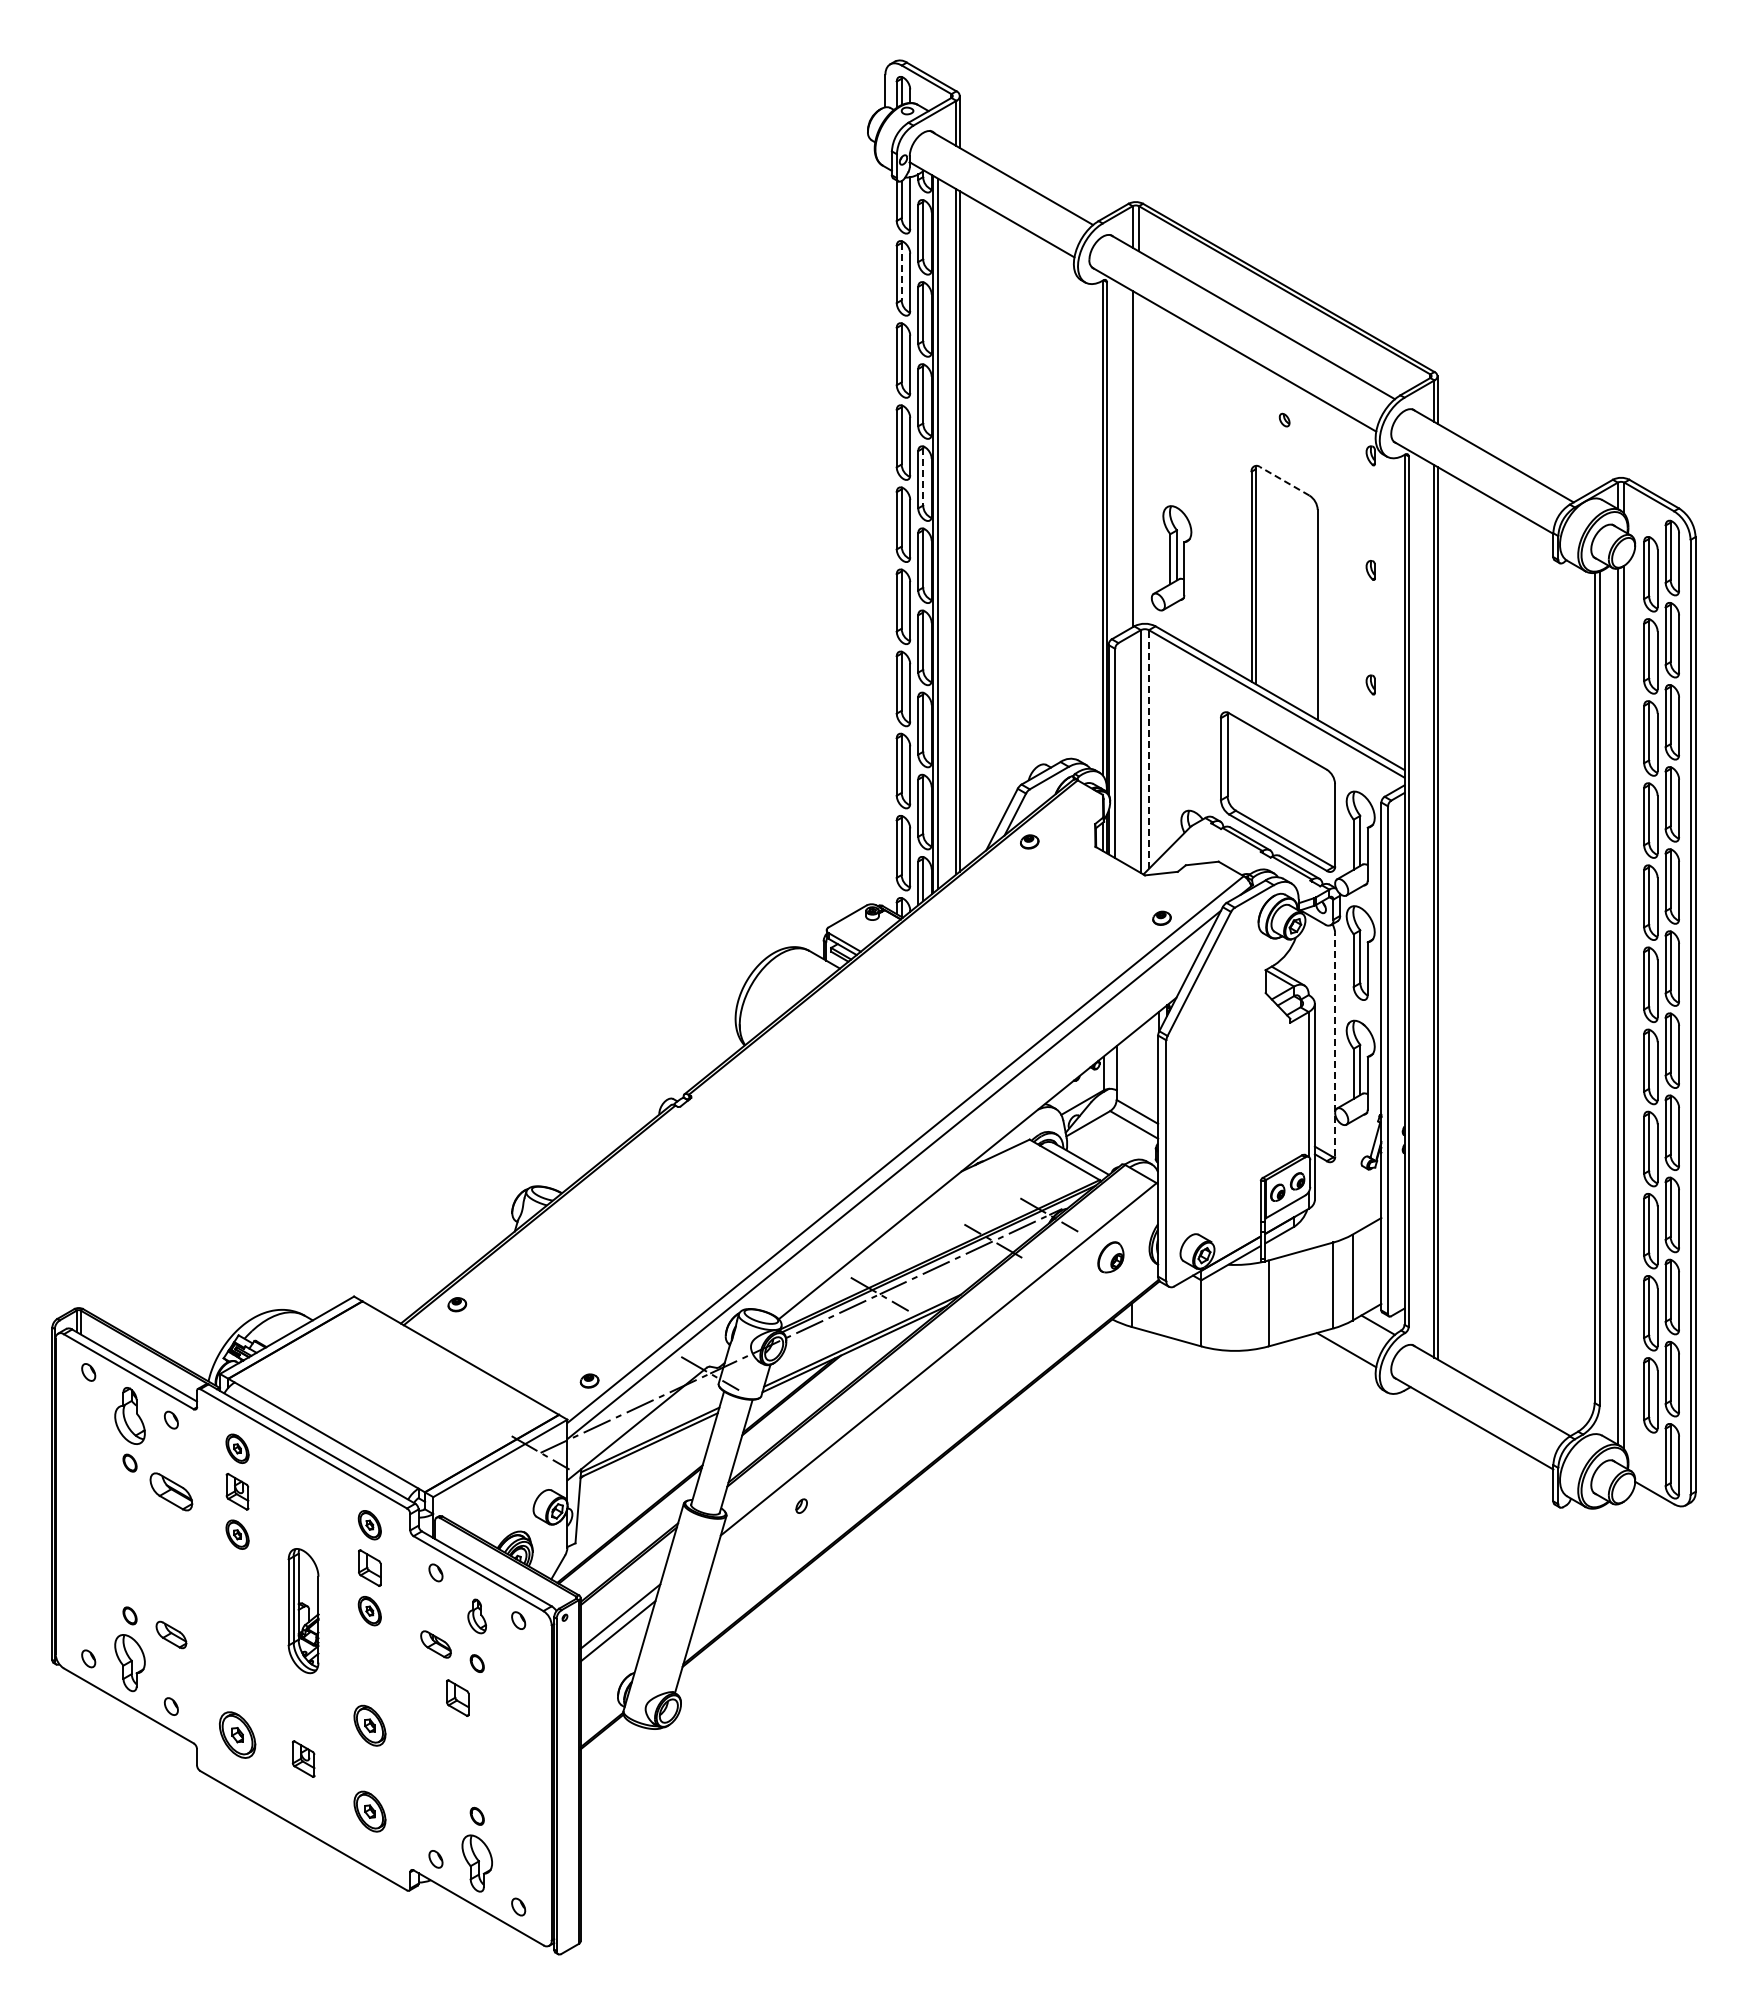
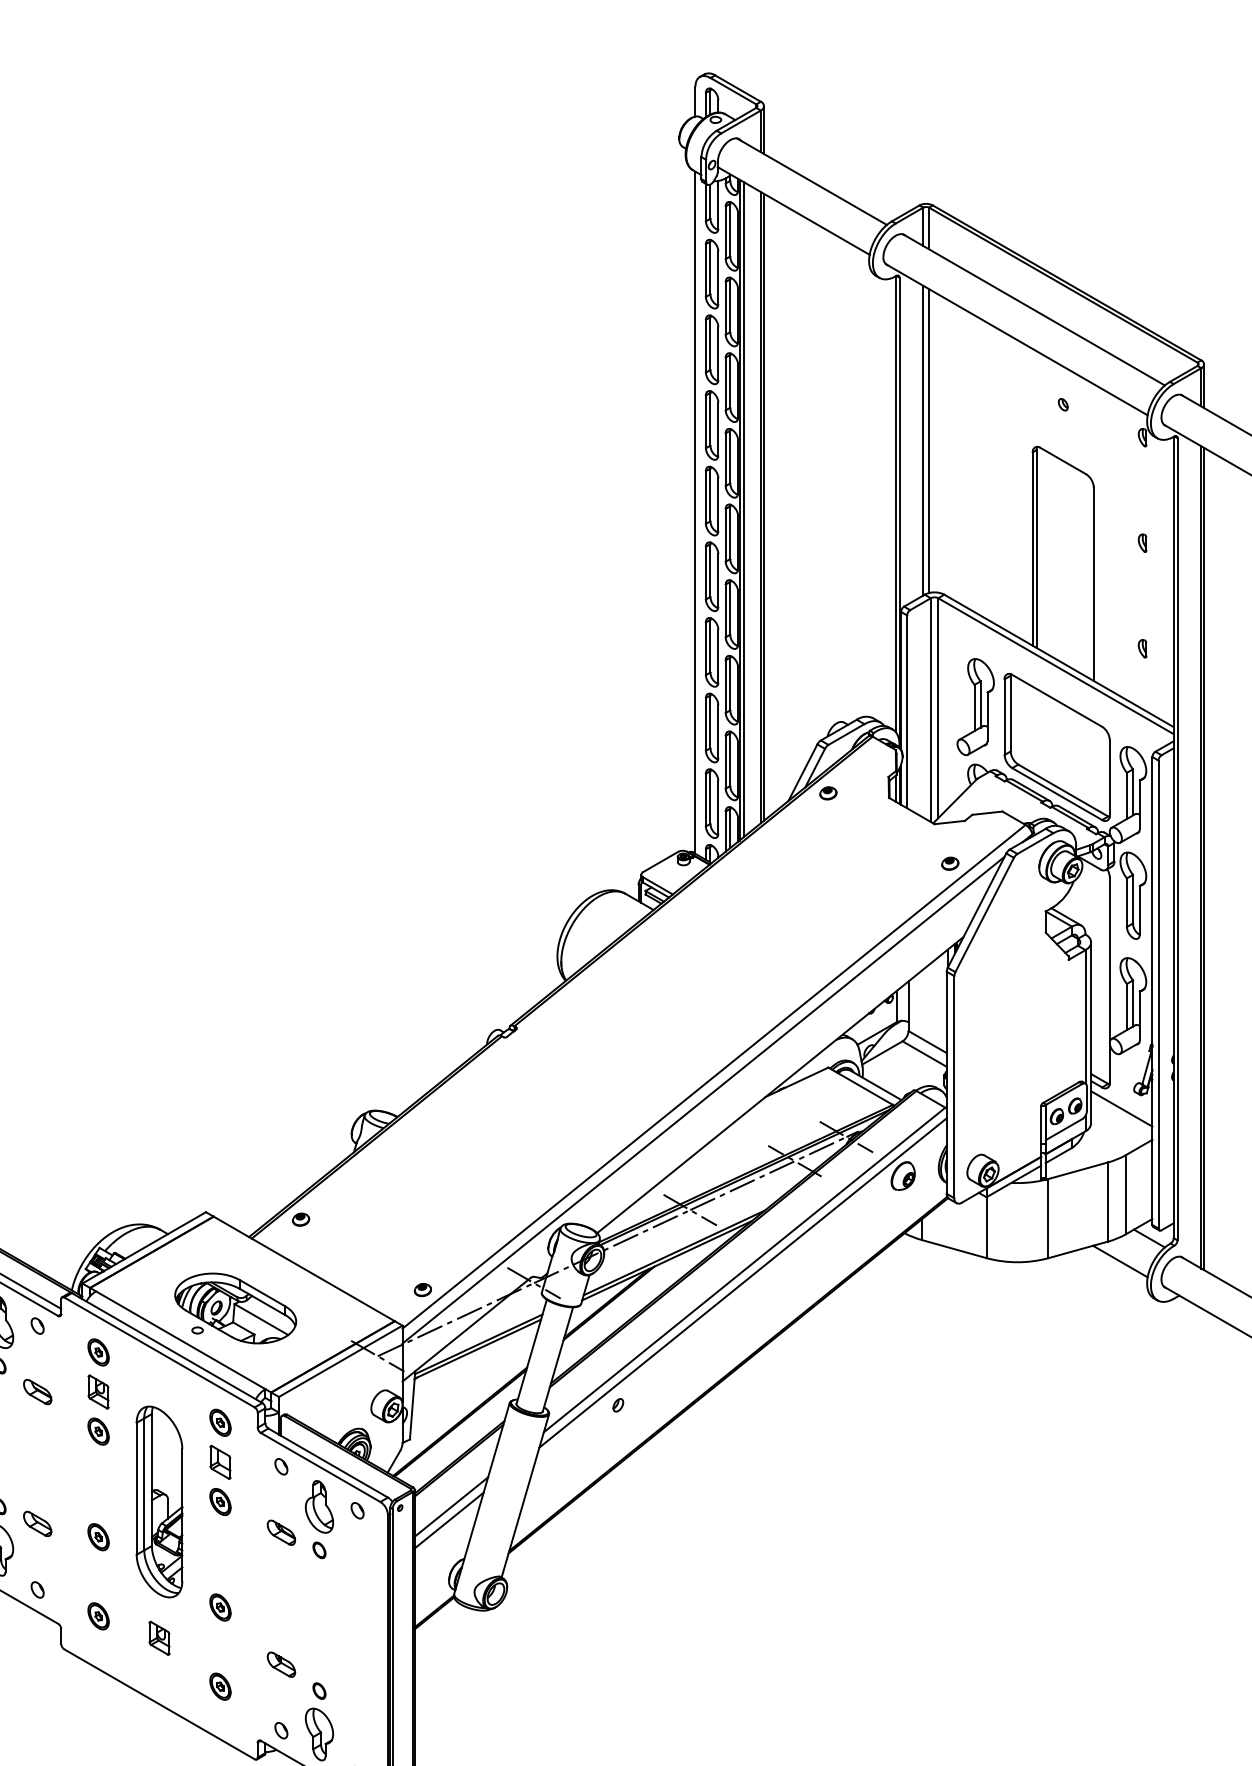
line: (901, 271) -> (710, 267), dashed -> solid
line: (1138, 459) -> (928, 441), added
line: (923, 476) -> (730, 456), dashed -> solid
line: (1284, 481) -> (1063, 461), dashed -> solid
line: (885, 537) -> (695, 512), added
part: (1171, 558) -> (975, 707), moved
line: (1148, 749) -> (937, 708), dashed -> solid
line: (1335, 1044) -> (1110, 979), dashed -> solid
line: (1347, 1184) -> (1121, 1108), added
line: (937, 1373) -> (743, 1283), added
part: (385, 1400) -> (234, 1307), added
part: (171, 1491) -> (37, 1391), size x0.71
part: (303, 1610) -> (159, 1501), size x1.67
part: (476, 1616) -> (318, 1506), size x1.67
part: (237, 1649) -> (98, 1537), added
part: (457, 1697) -> (301, 1581), removed
part: (369, 1725) -> (220, 1607), size x0.71
part: (237, 1735) -> (98, 1616), size x0.62
part: (435, 1787) -> (280, 1664), added
part: (369, 1811) -> (220, 1686), size x0.71

